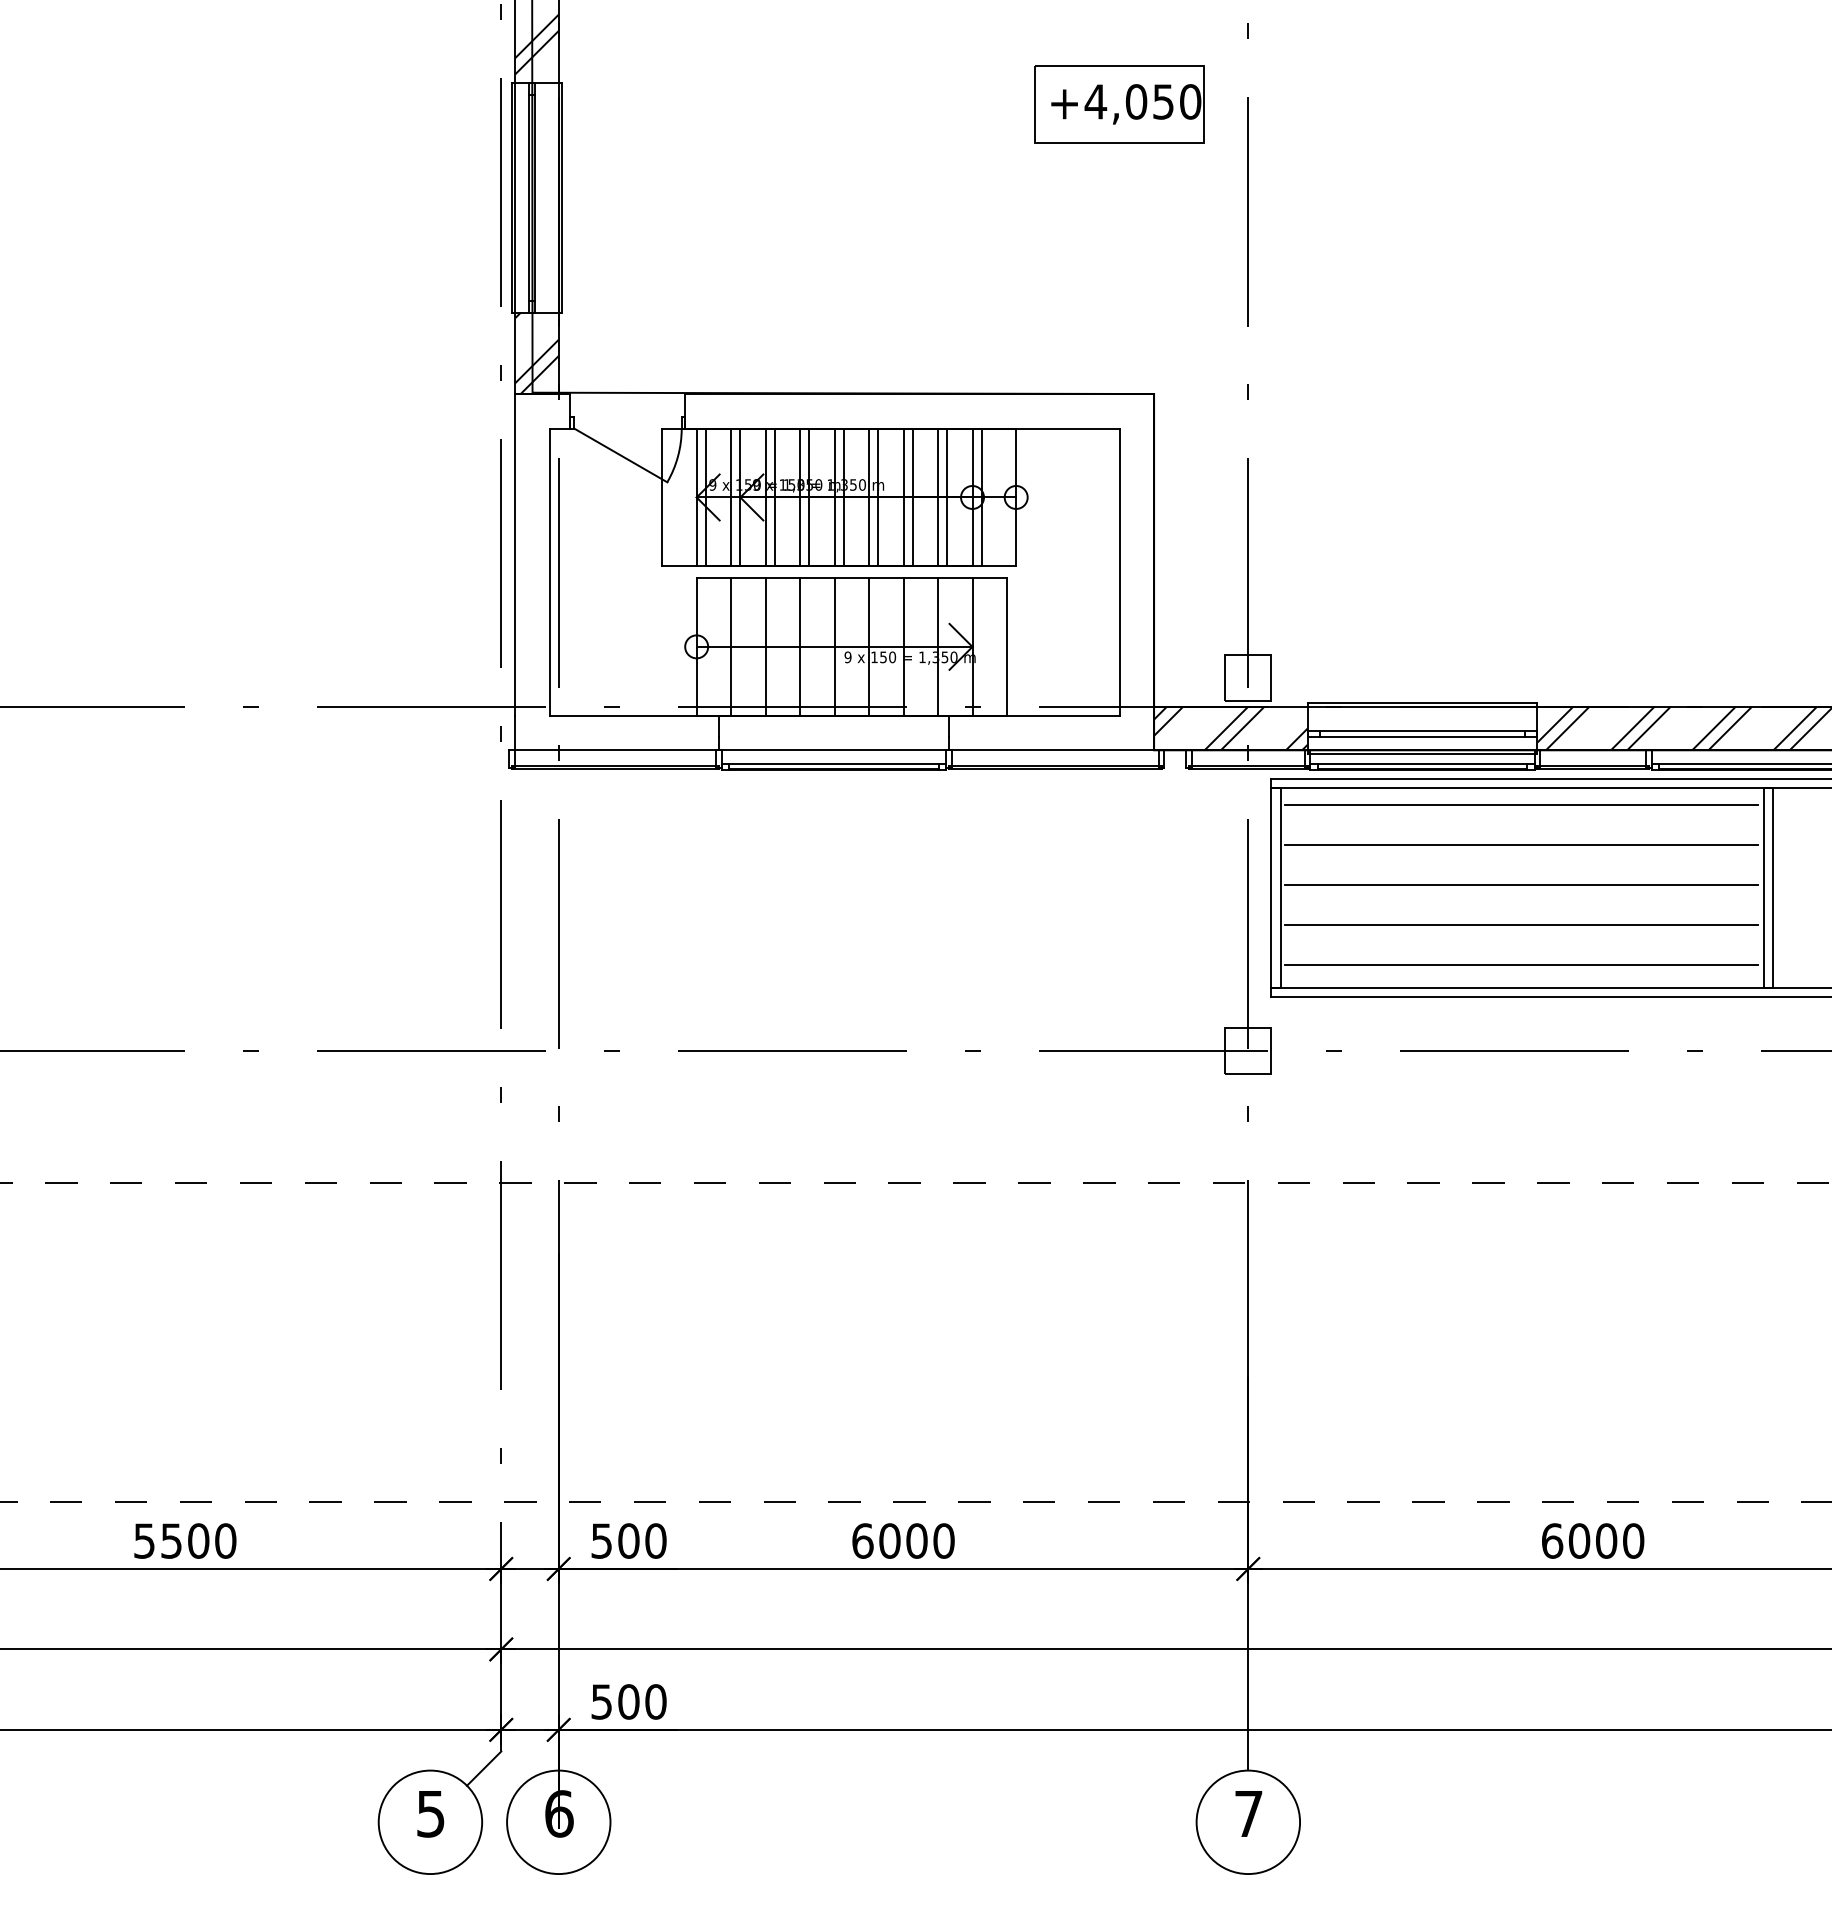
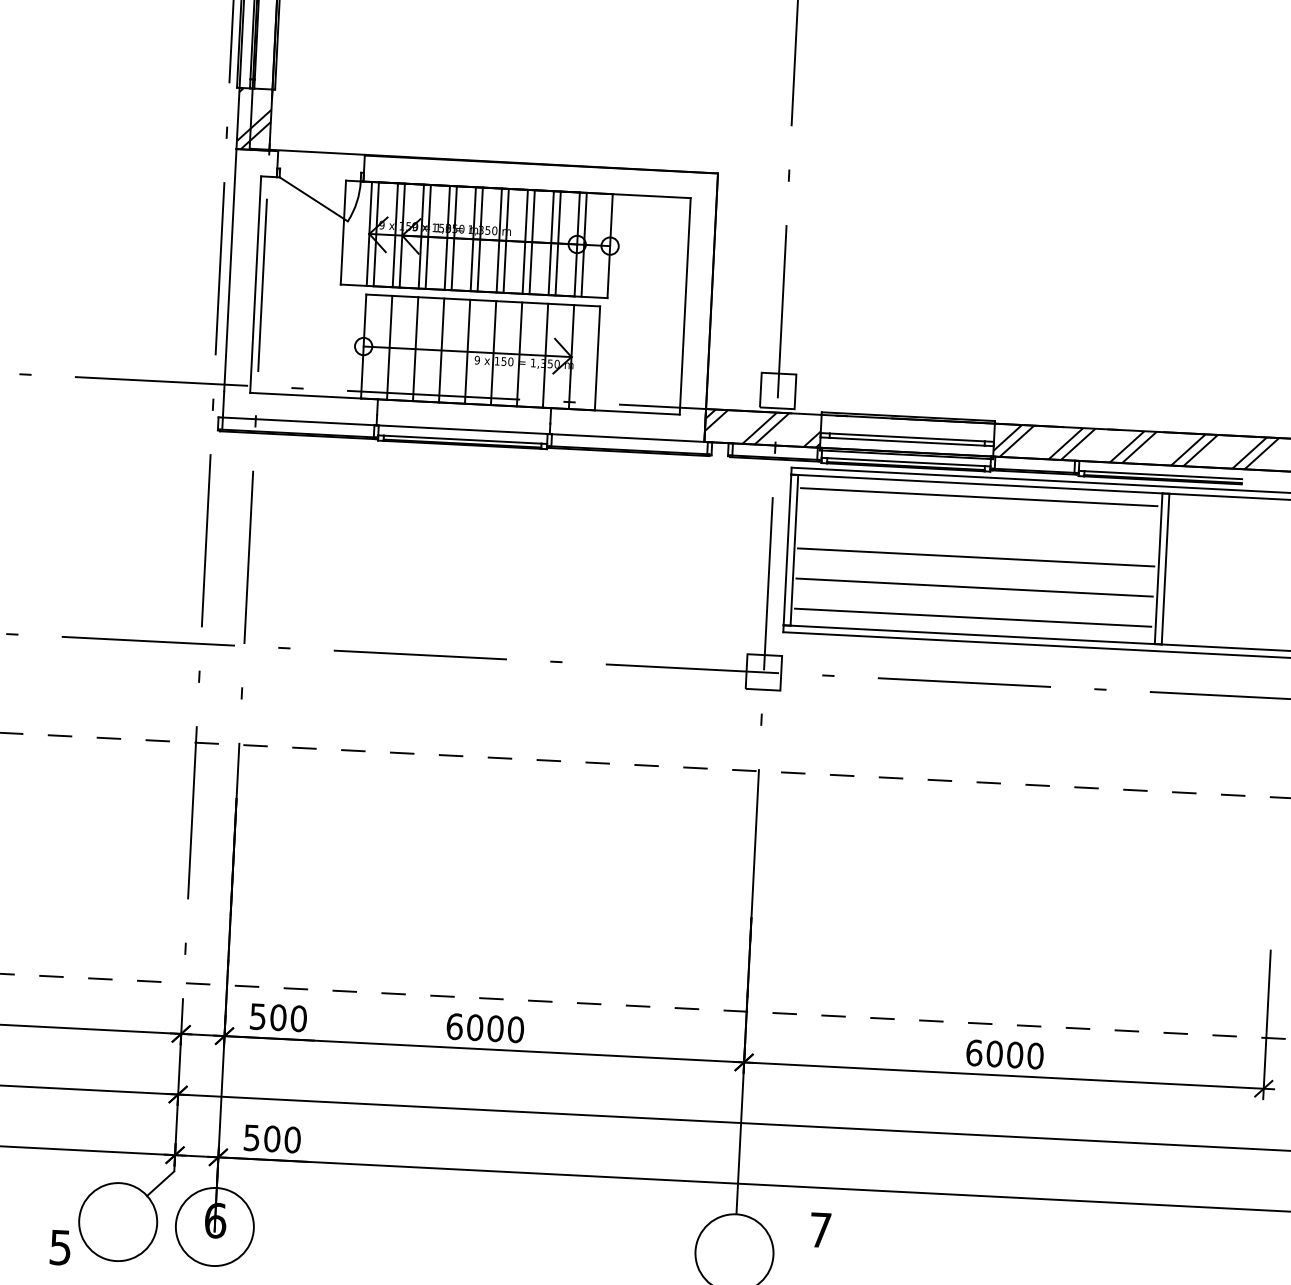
line: (1521, 844) -> (977, 526), removed
text: (1248, 1813) -> (820, 1229), moved
text: (430, 1814) -> (60, 1248), moved

